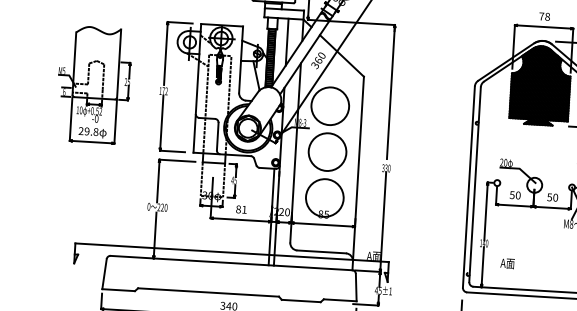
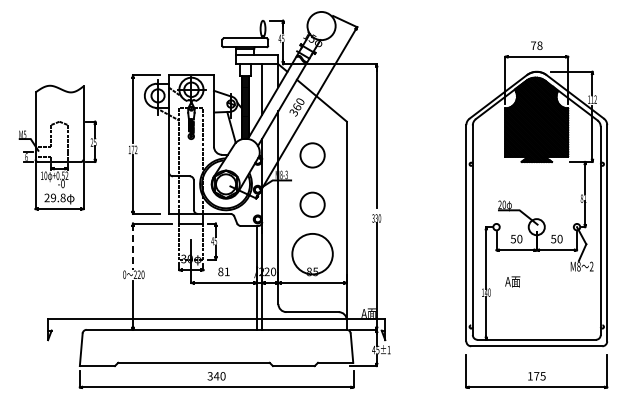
circle: (330, 106) -> (312, 155), size x0.6
circle: (327, 151) -> (312, 204), size x0.6
line: (158, 181) -> (133, 246), solid -> dashed
text: (507, 263) -> (512, 281), moved

